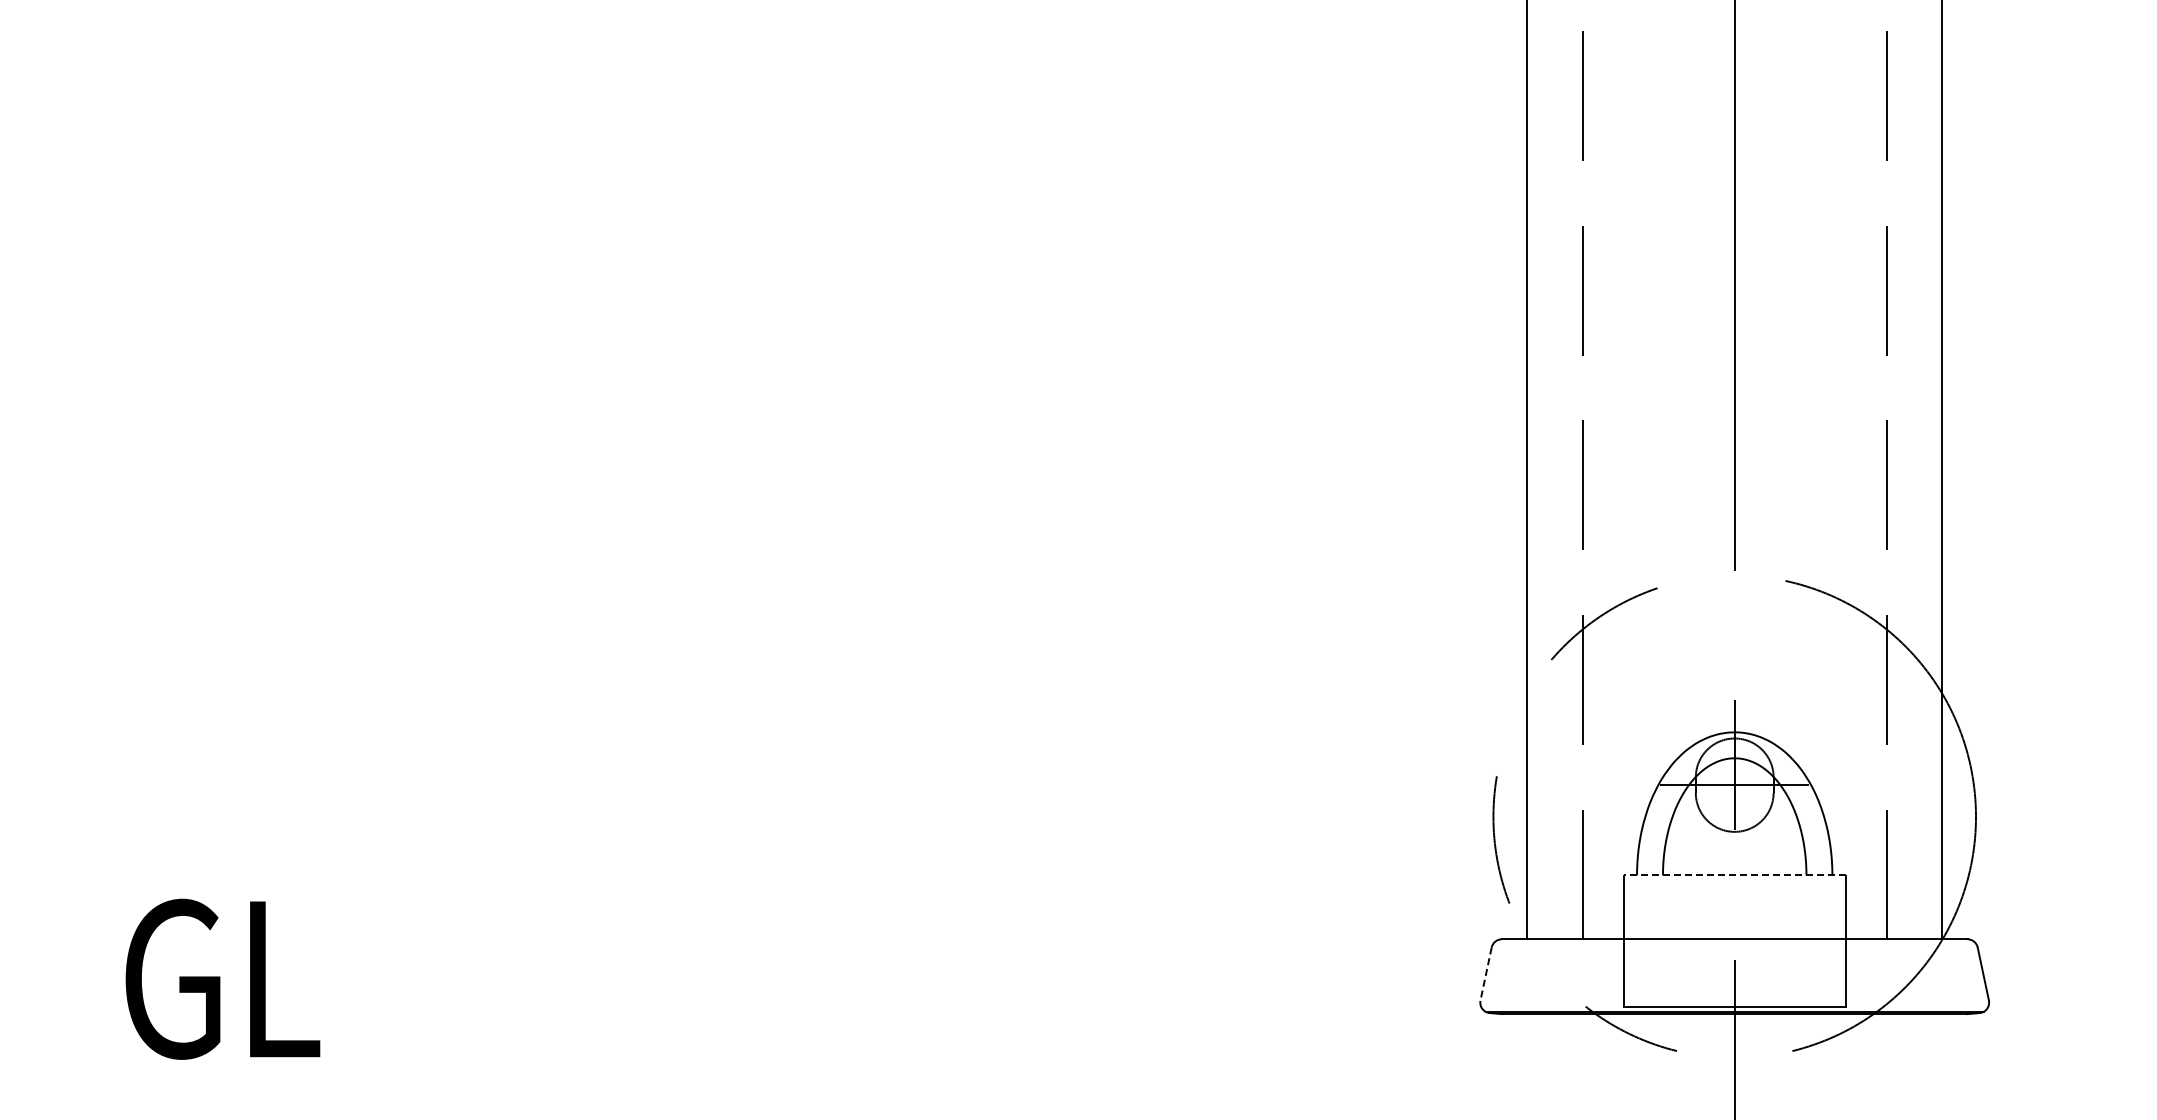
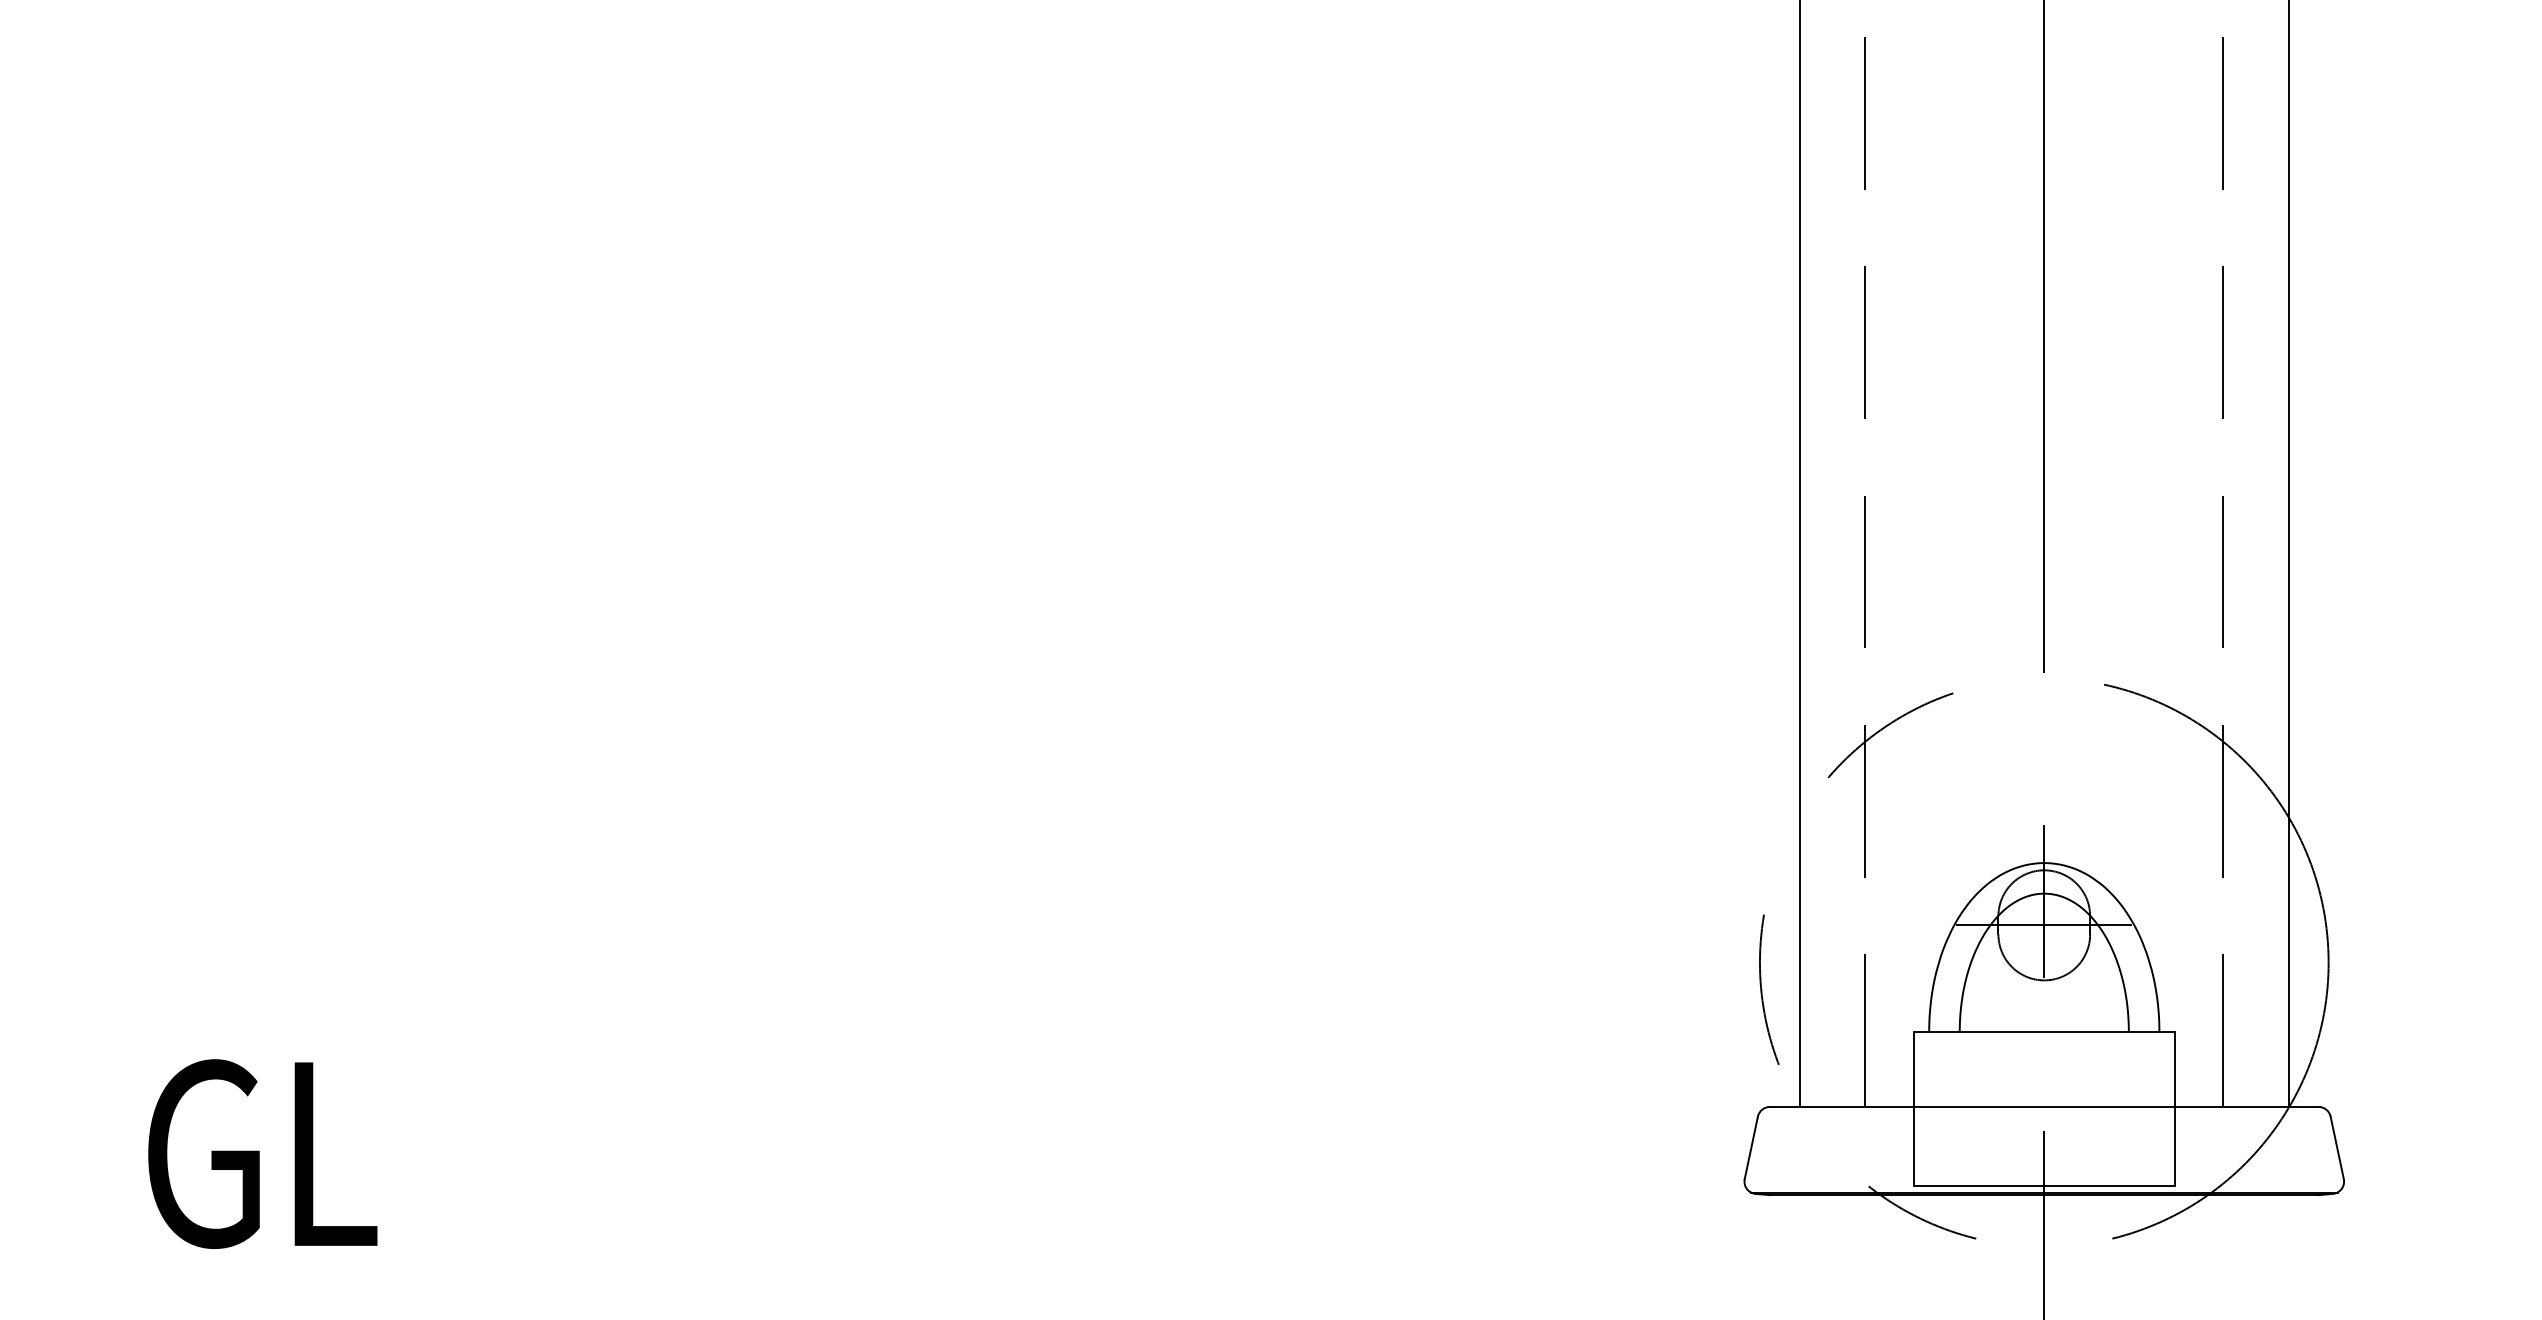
line: (1734, 875) -> (2044, 1031), dashed -> solid
line: (1485, 974) -> (1750, 1148), dashed -> solid

